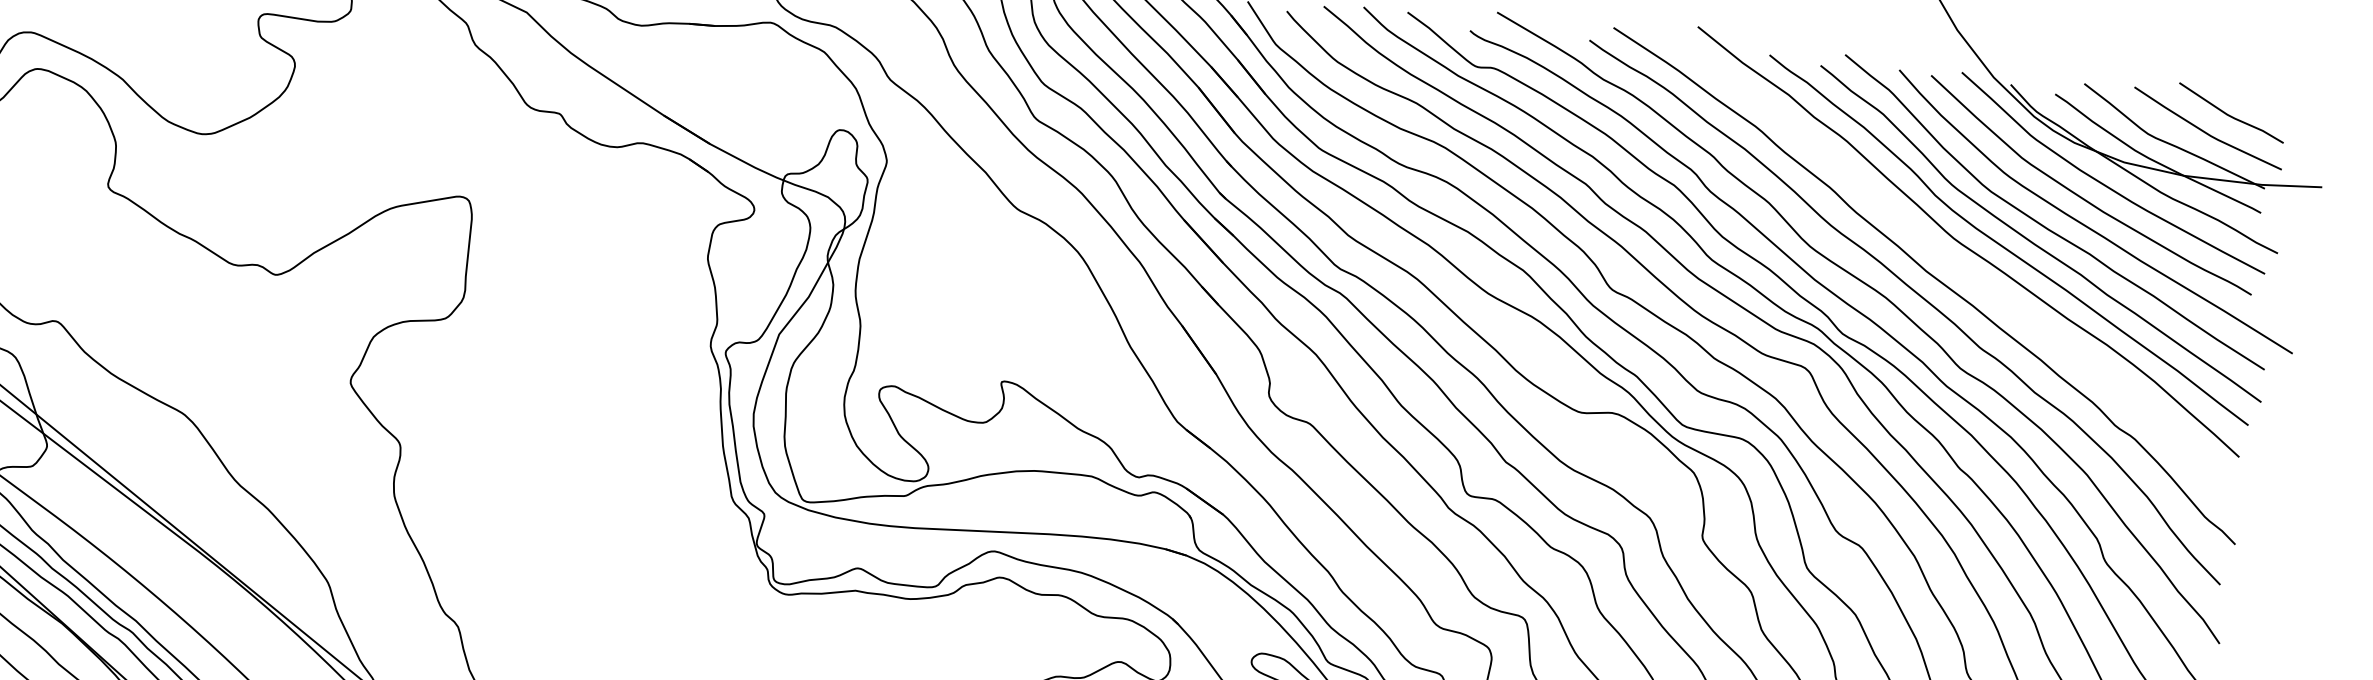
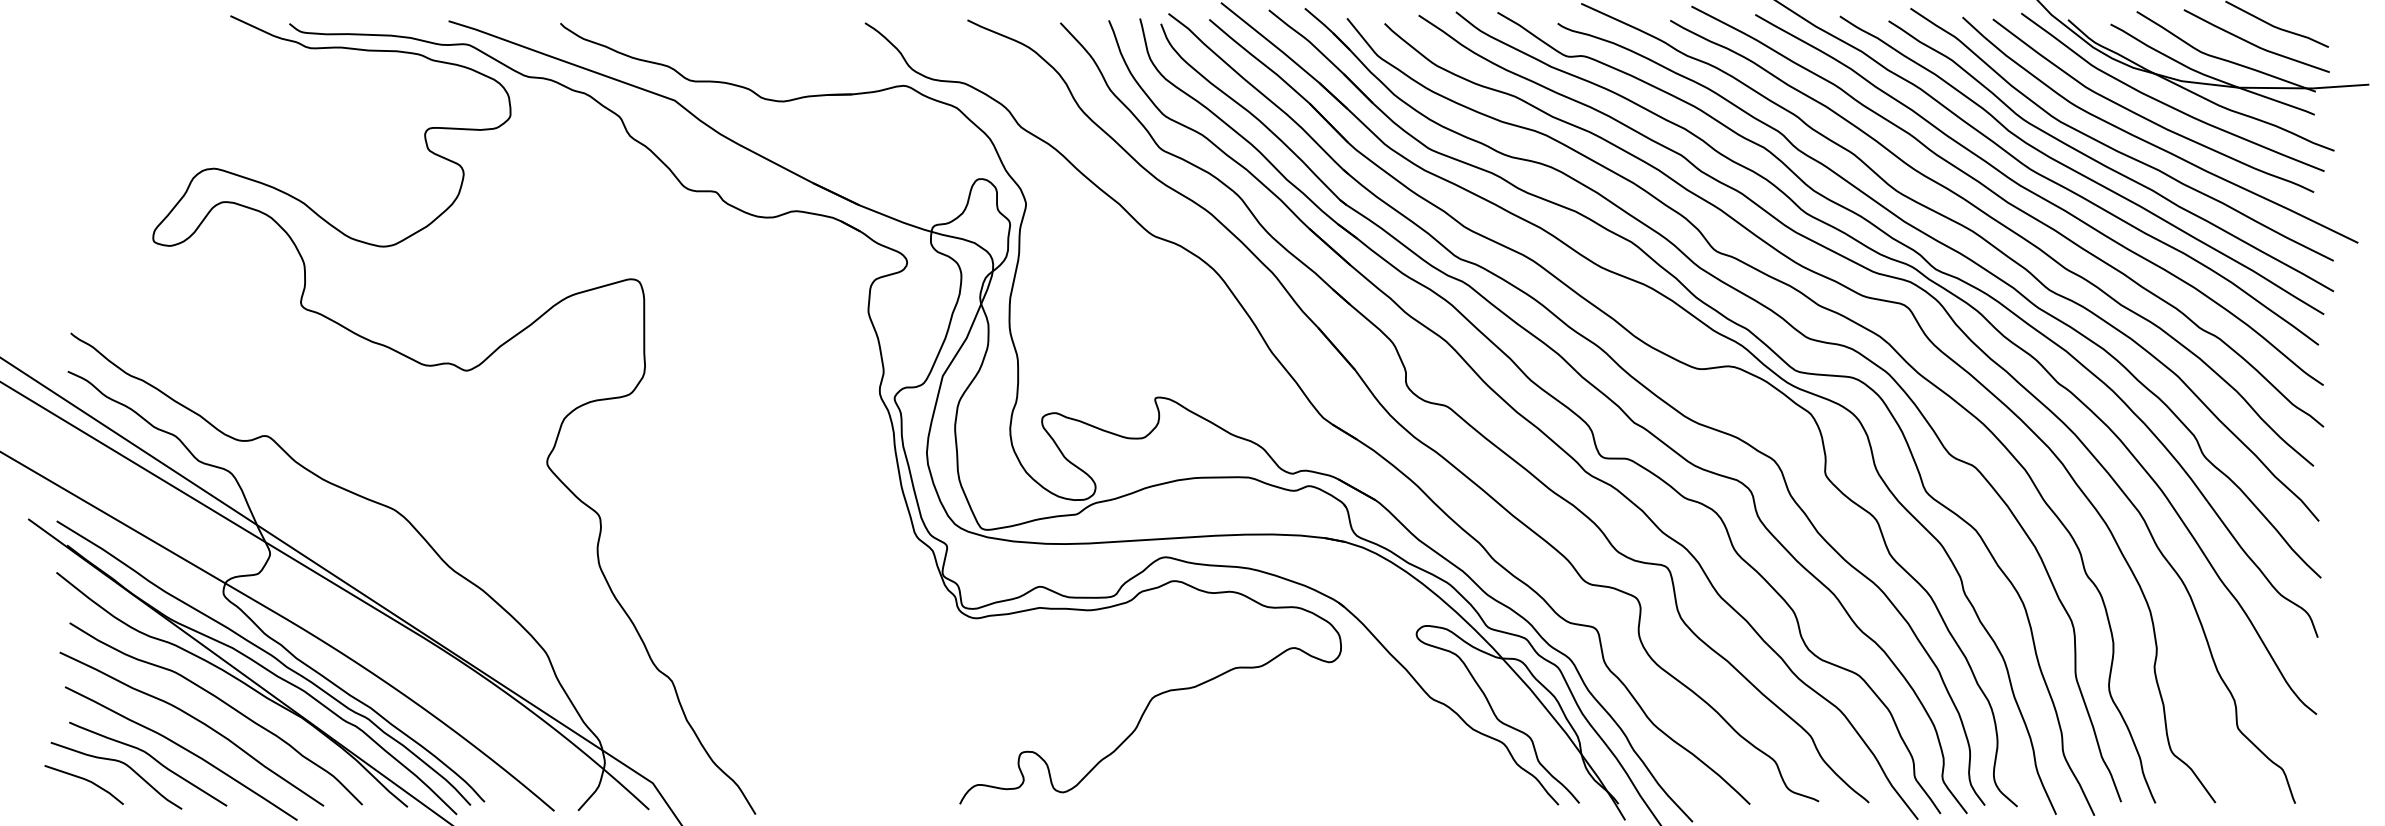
curve: (1961, 270) -> (2040, 198), added

